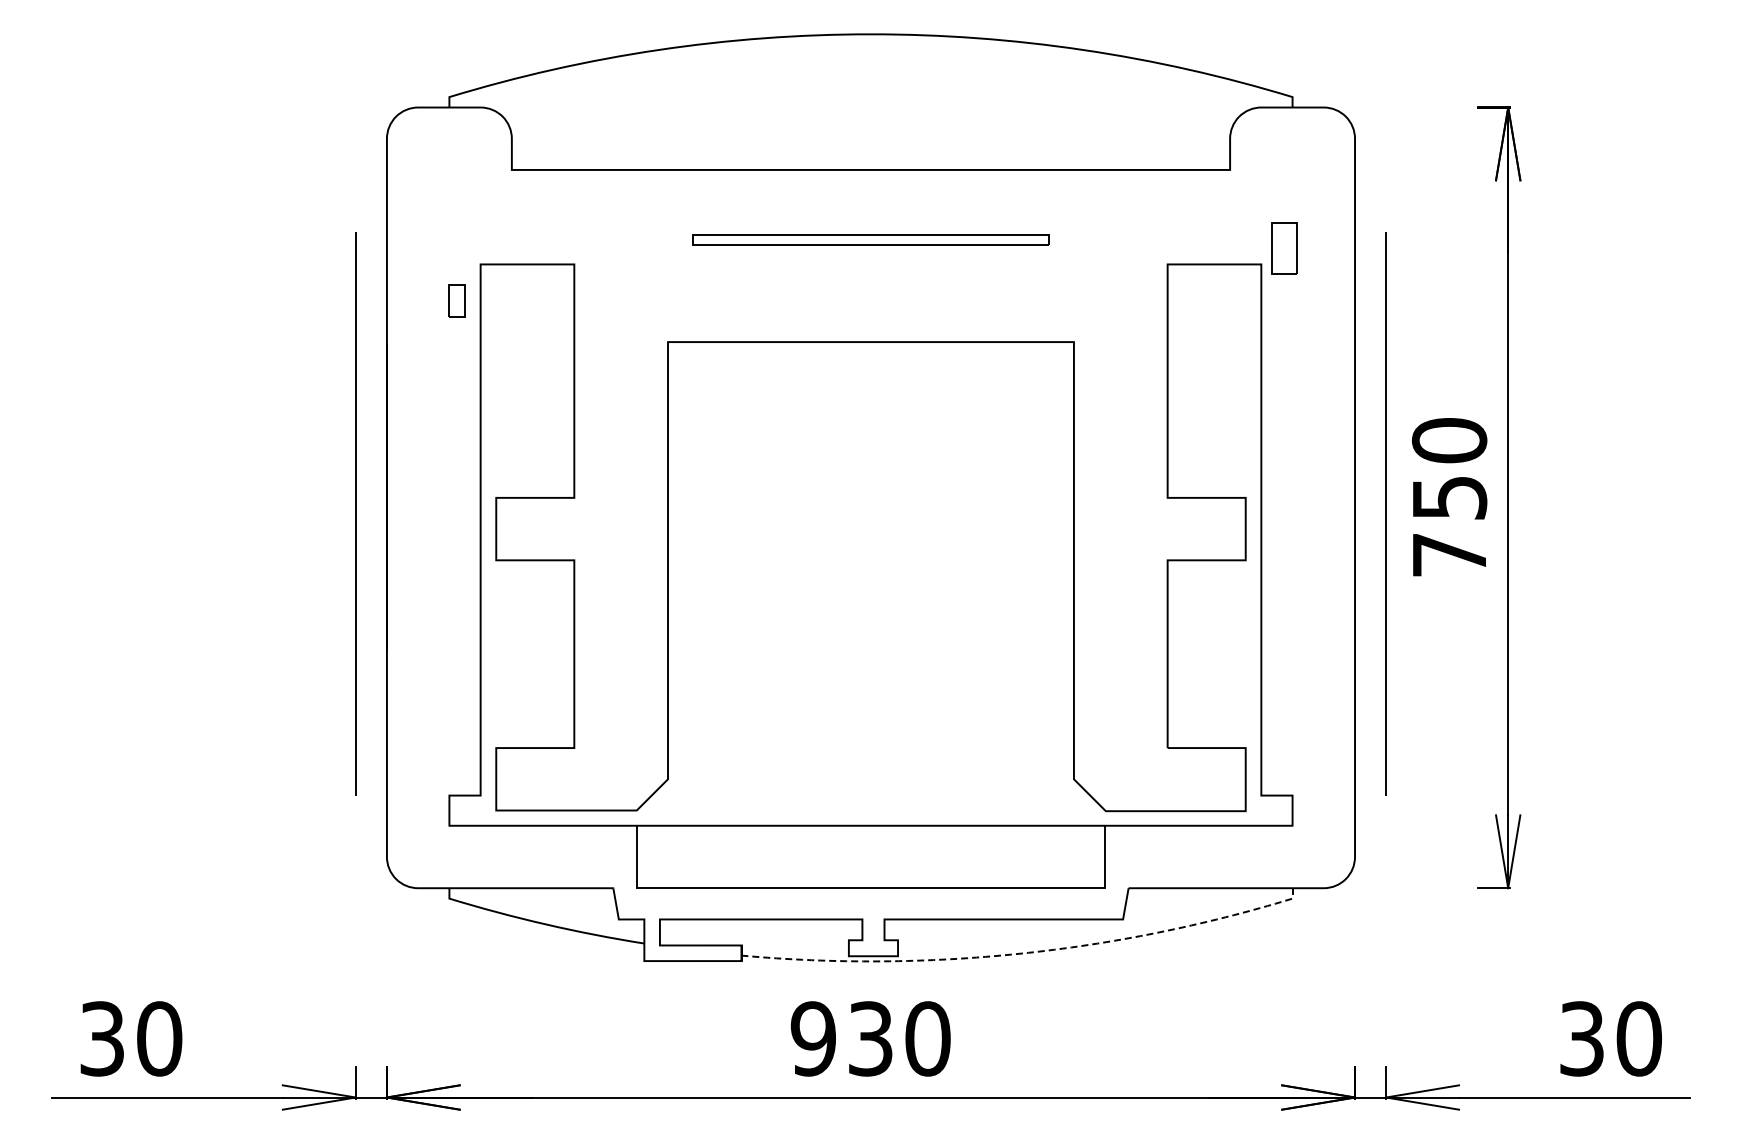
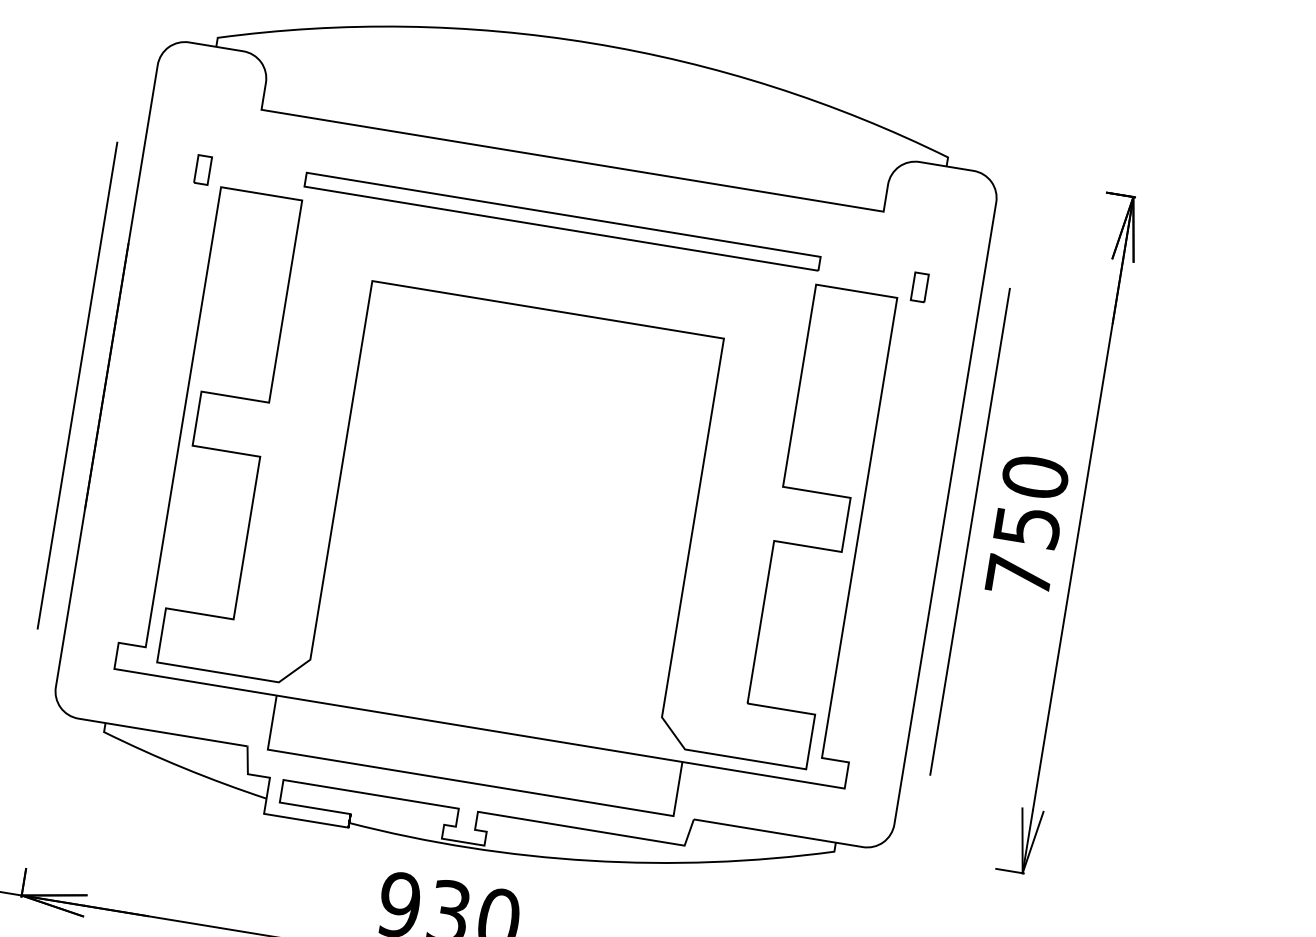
part: (870, 239) -> (562, 220), size x1.67
part: (1284, 247) -> (919, 286), size x0.62
part: (456, 300) -> (202, 169), moved
line: (1024, 953) -> (594, 861), dashed -> solid

